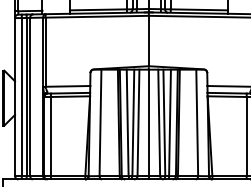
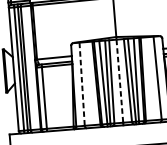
line: (100, 123) -> (82, 84), solid -> dashed
line: (148, 123) -> (119, 81), solid -> dashed

